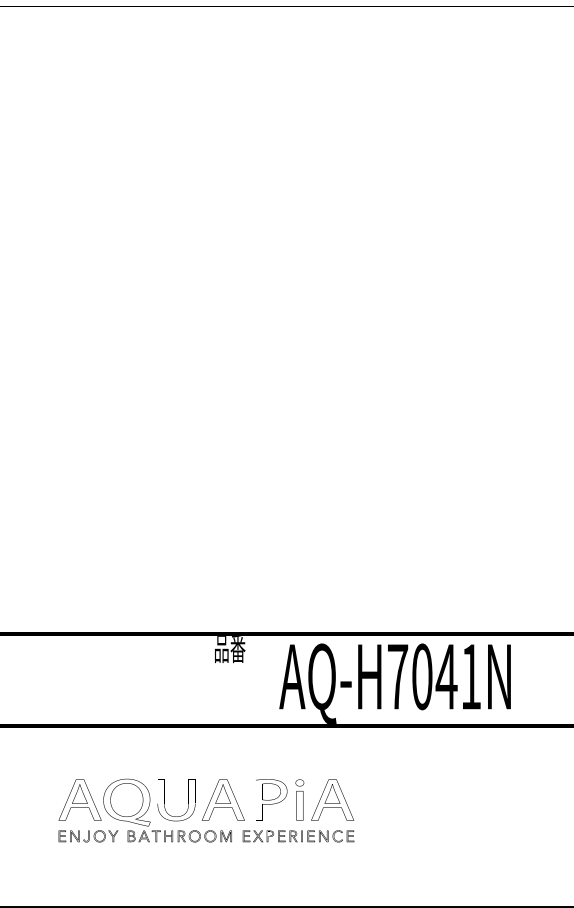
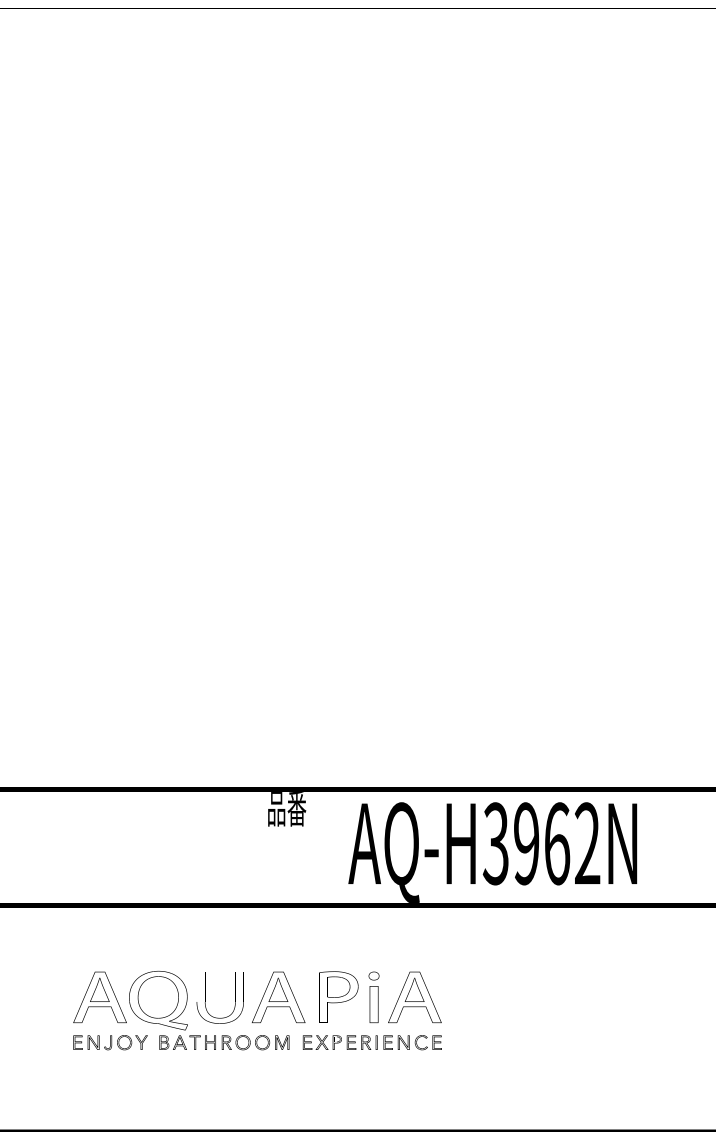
text: (434, 676) -> (541, 843), AQ-H7041N -> AQ-H3962N

